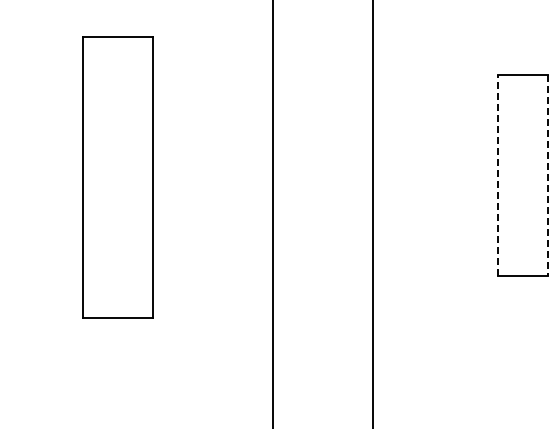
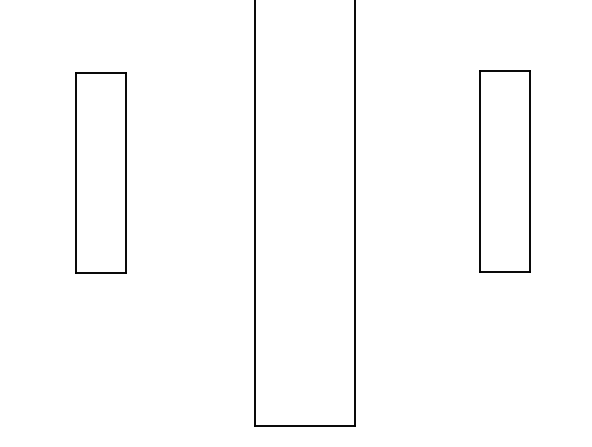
line: (497, 174) -> (479, 170), dashed -> solid
line: (547, 175) -> (529, 171), dashed -> solid
part: (118, 176) -> (100, 172), size x0.71

